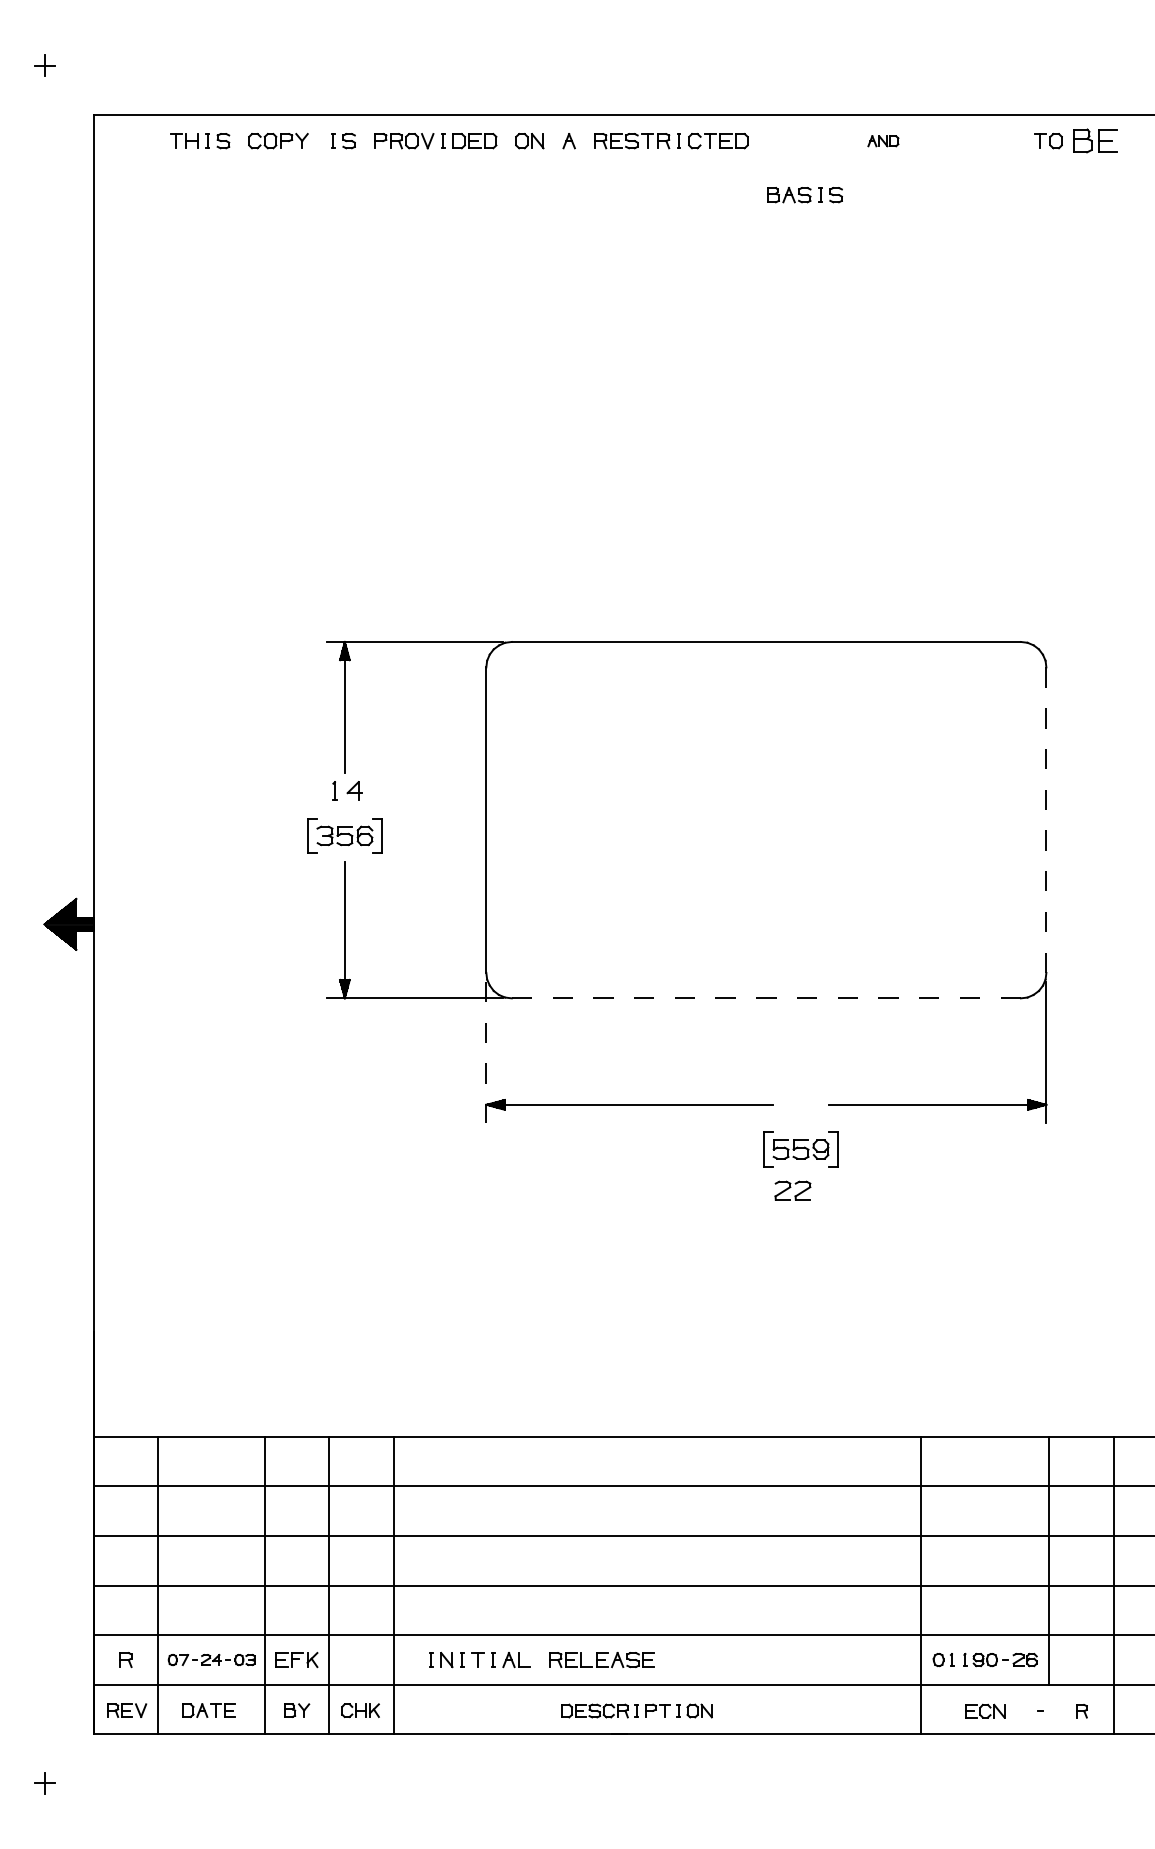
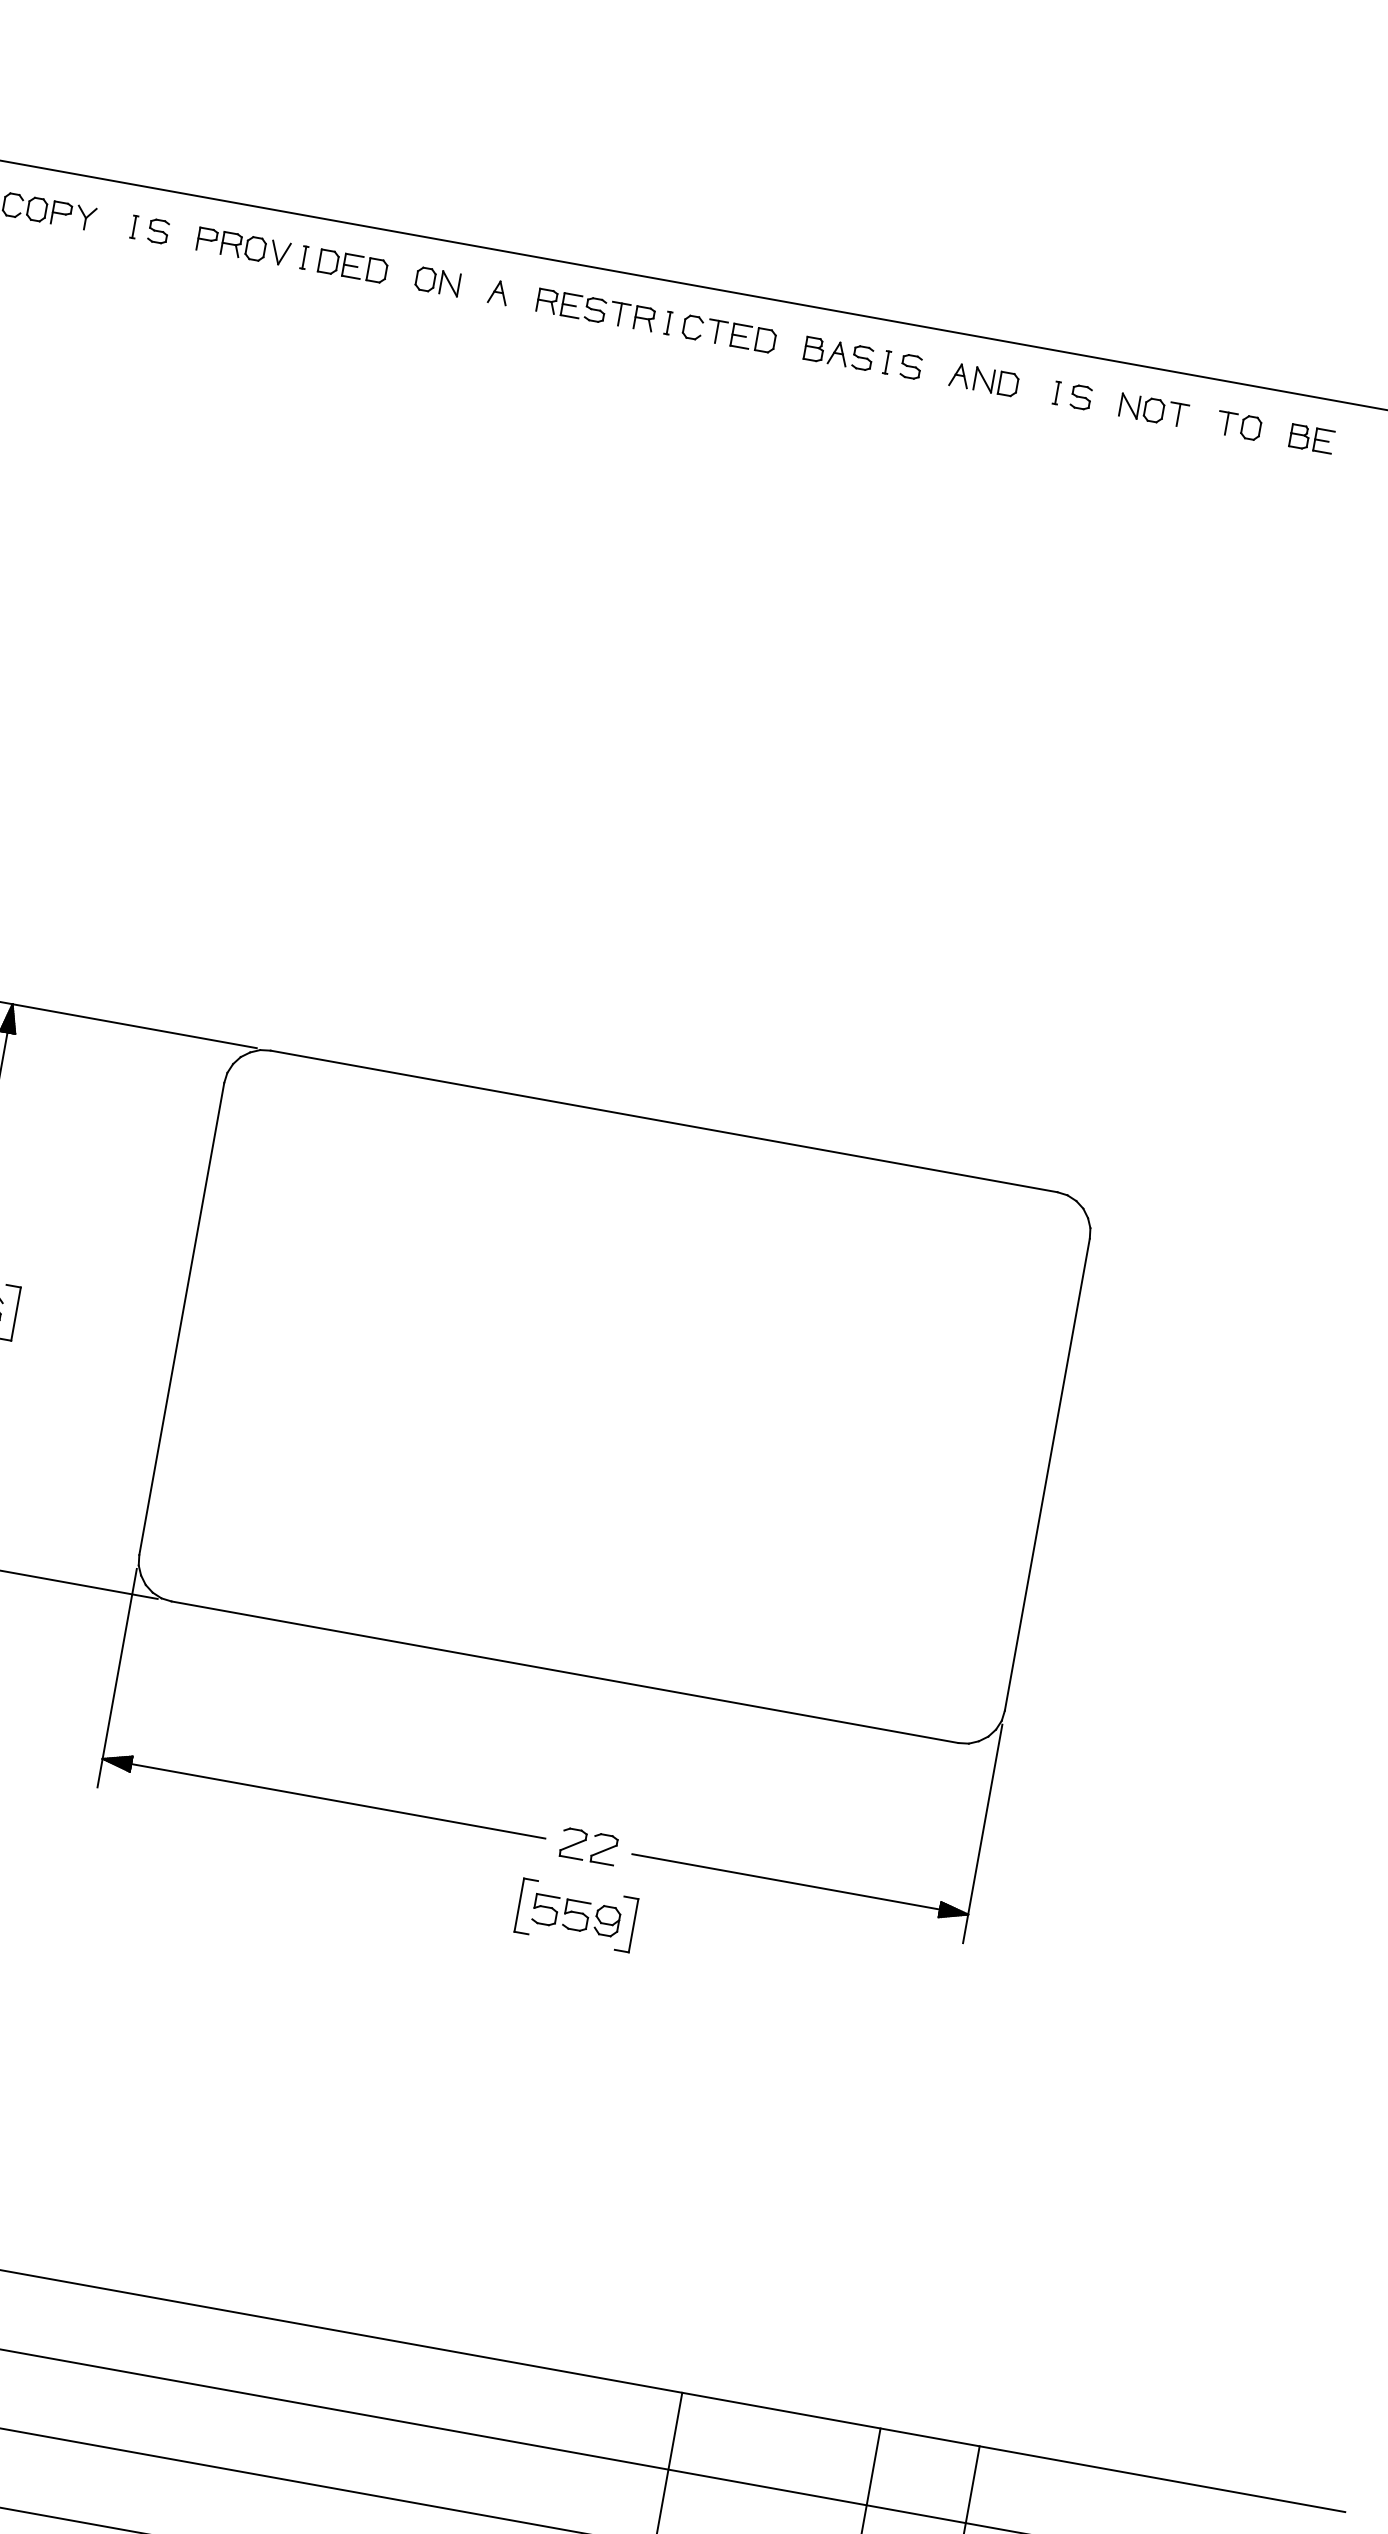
part: (883, 141) -> (984, 380), size x1.43
part: (940, 141) -> (1072, 396), added
part: (992, 141) -> (1152, 410), added
part: (1095, 141) -> (1311, 439), size x0.62
part: (804, 195) -> (862, 358), moved
line: (1046, 820) -> (1047, 1475), dashed -> solid
line: (766, 998) -> (565, 1672), dashed -> solid
line: (486, 1052) -> (117, 1678), dashed -> solid
part: (792, 1190) -> (588, 1845), moved

